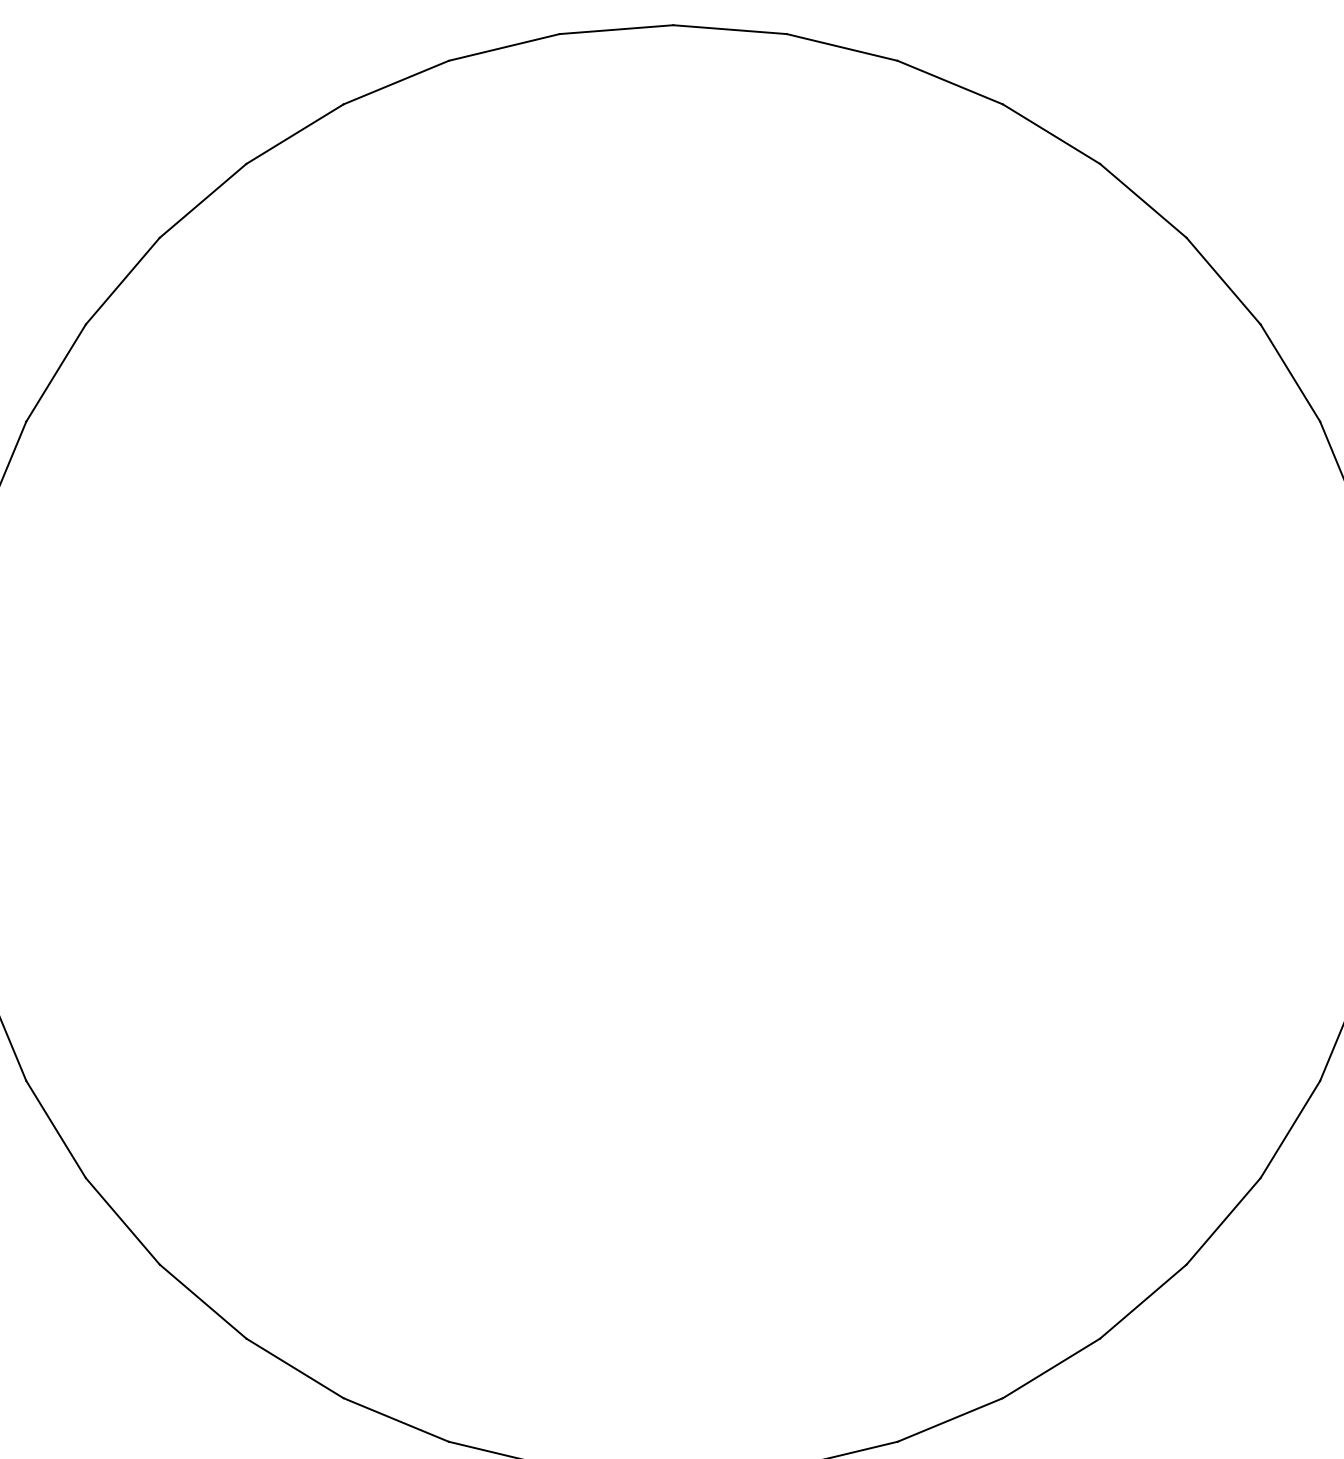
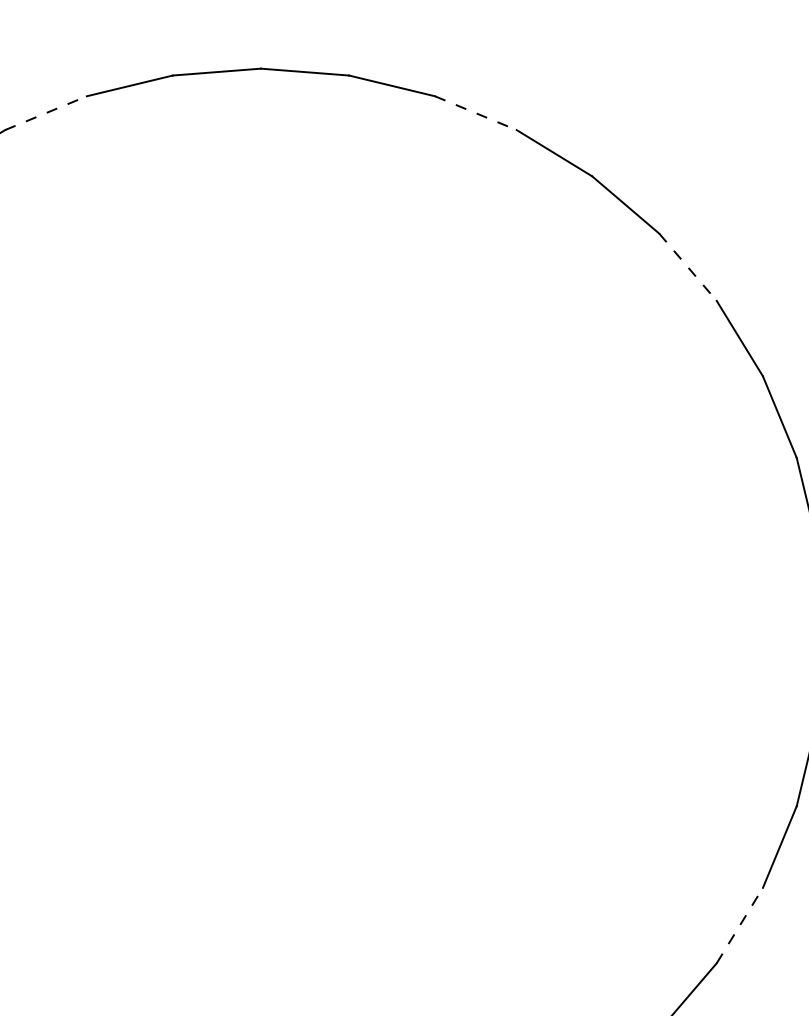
line: (396, 82) -> (46, 113), solid -> dashed
line: (950, 82) -> (476, 113), solid -> dashed
line: (1223, 281) -> (687, 267), solid -> dashed
line: (1290, 1129) -> (739, 925), solid -> dashed

